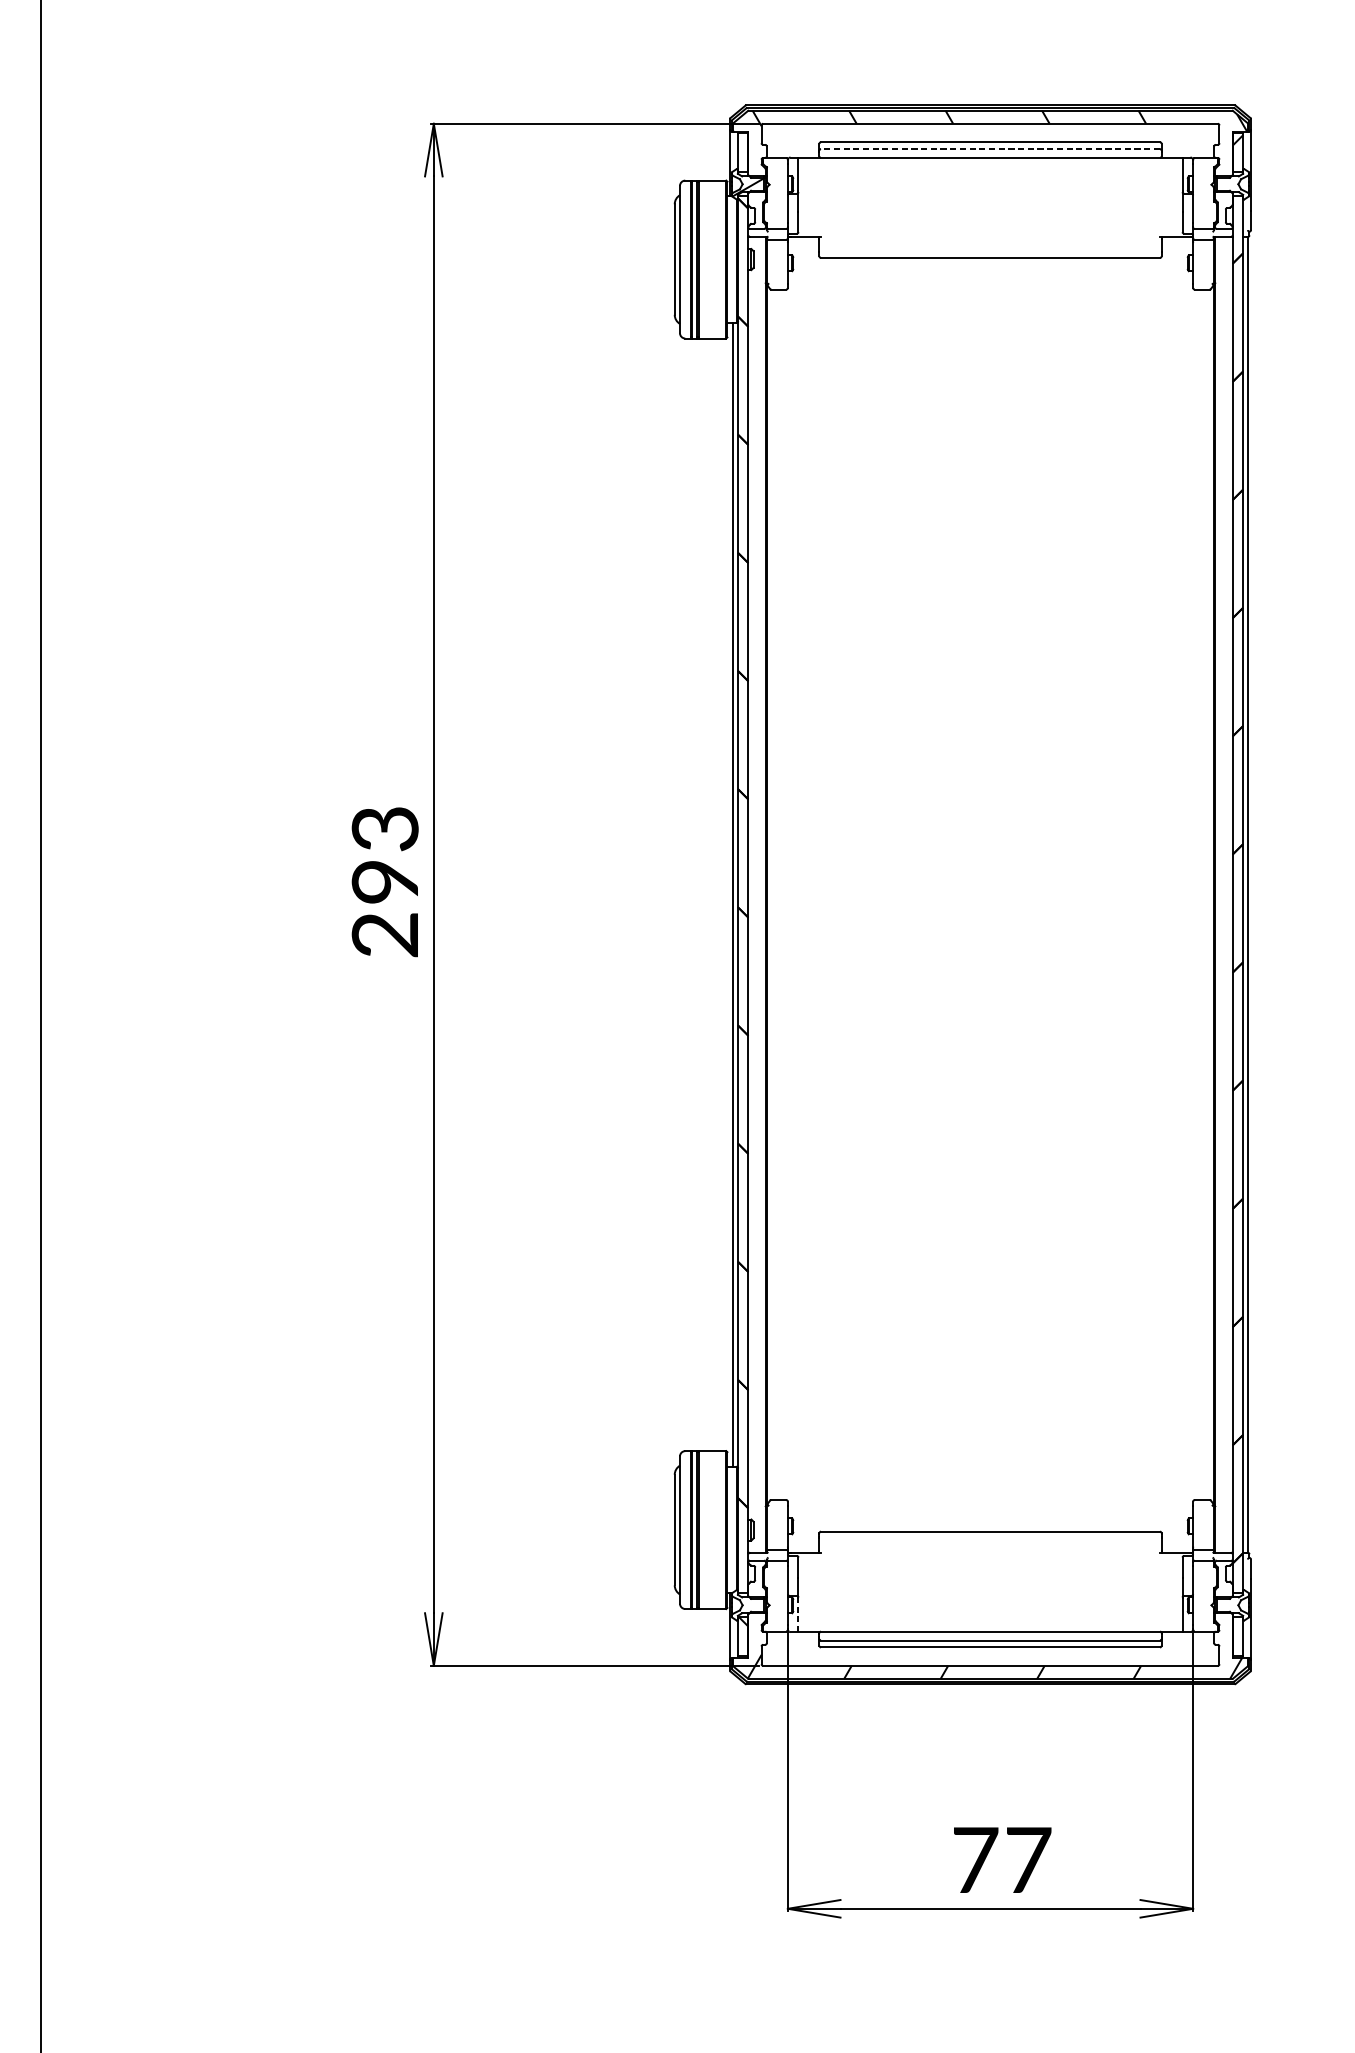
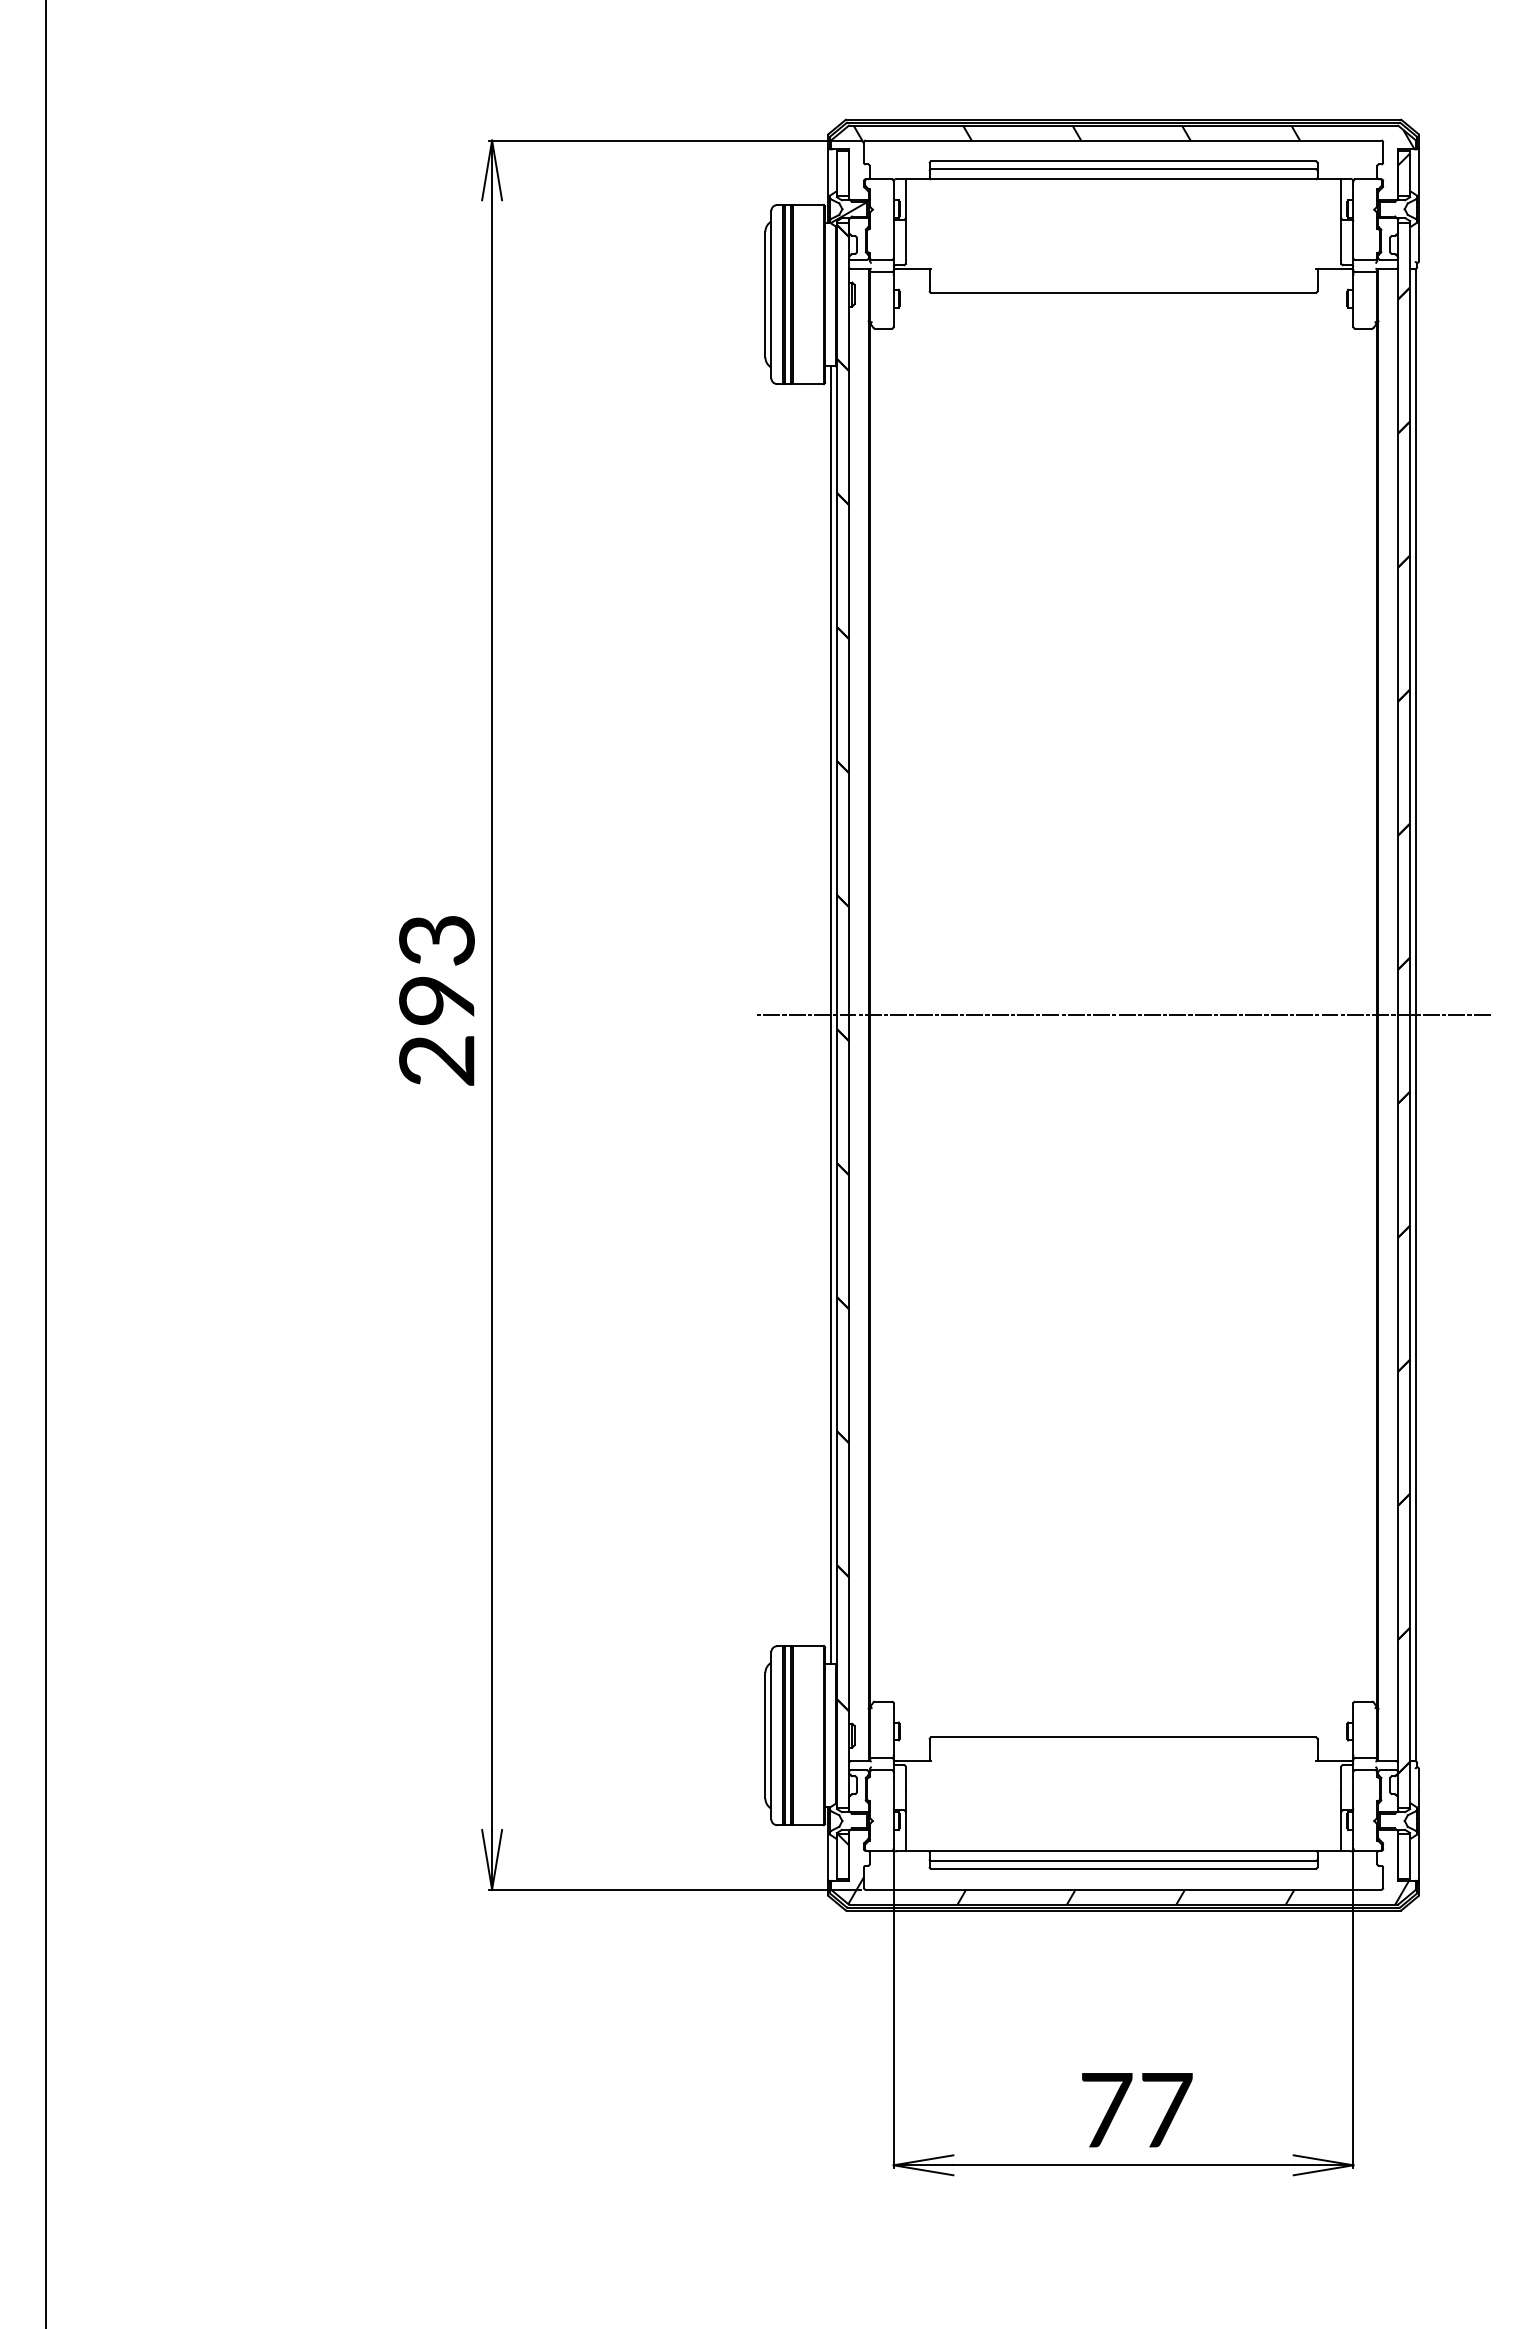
line: (990, 149) -> (1123, 169), dashed -> solid
line: (990, 895) -> (1123, 1015), added
line: (798, 1614) -> (905, 1831), dashed -> solid

